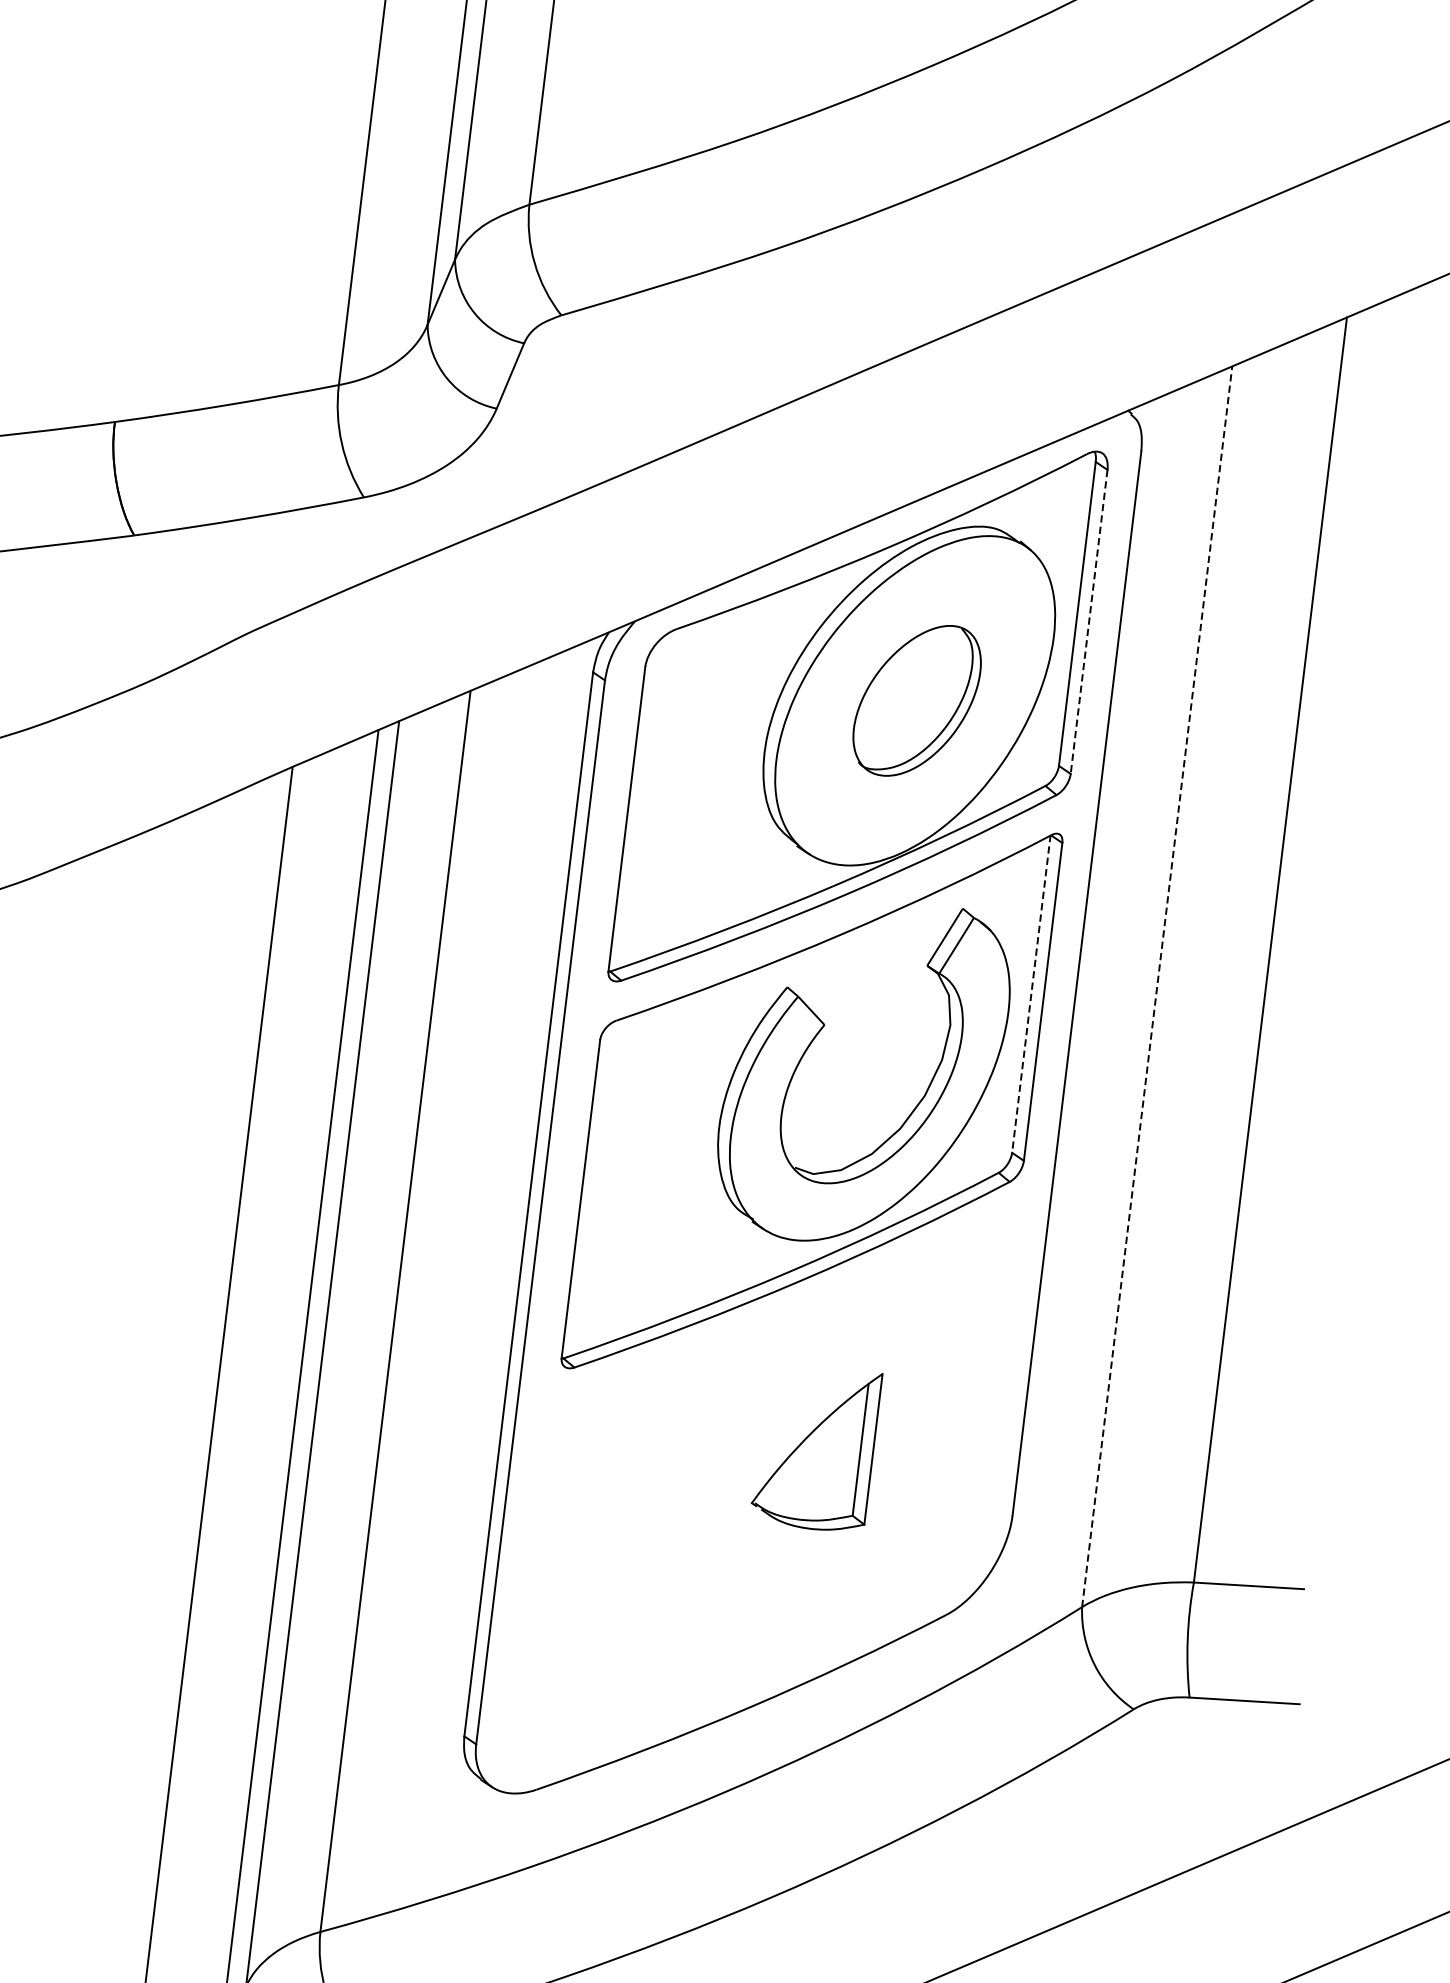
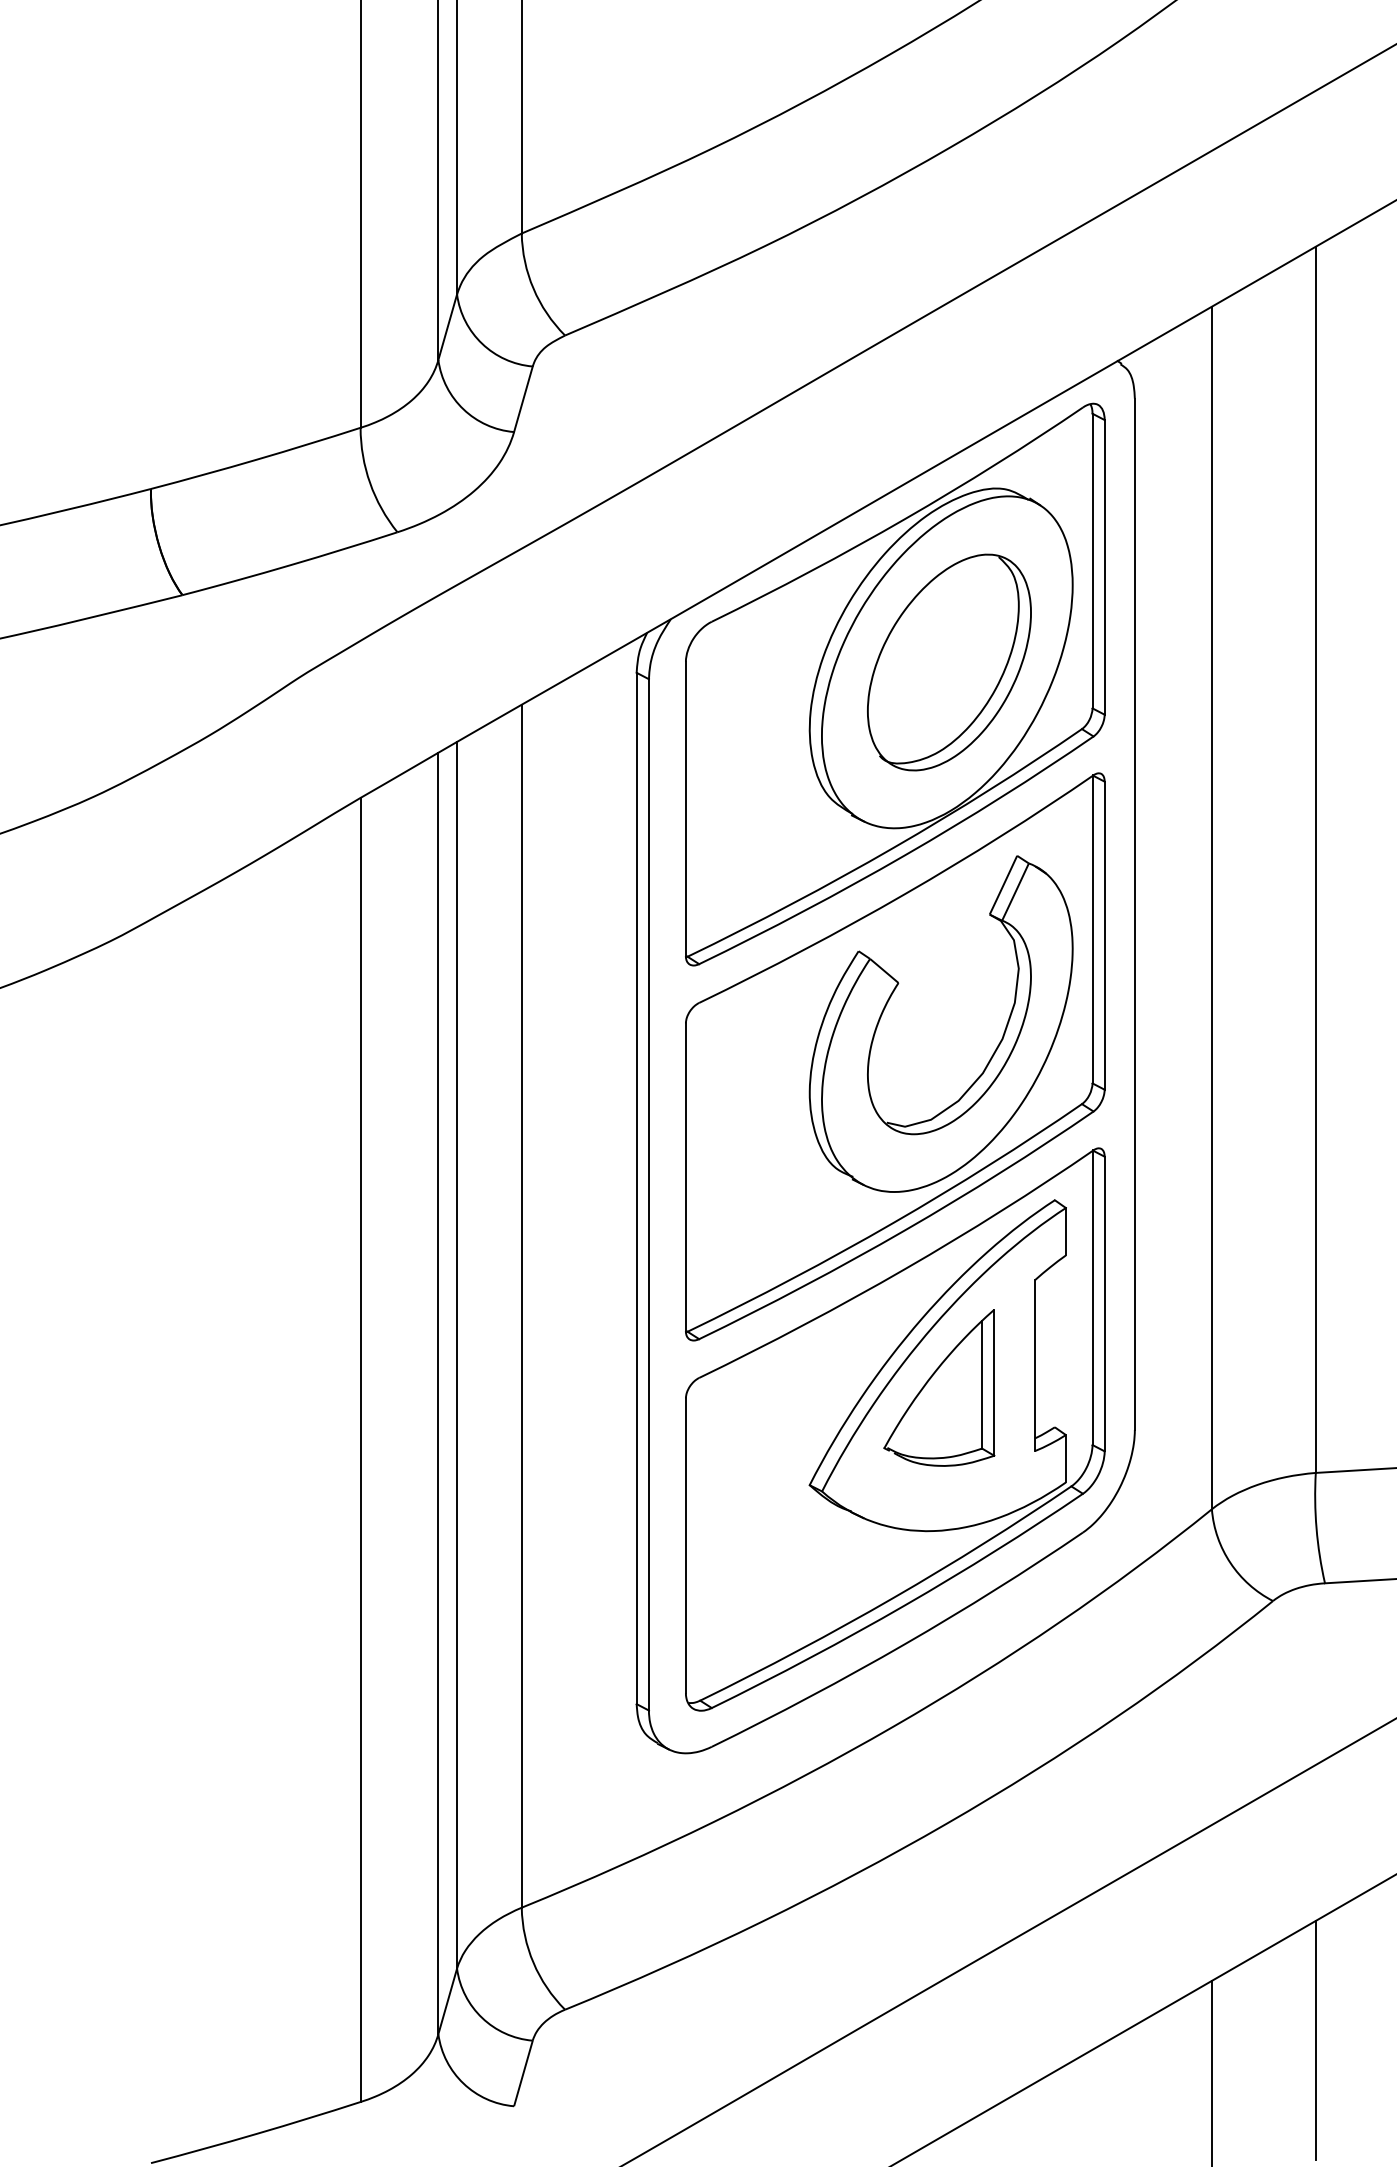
line: (1088, 622) -> (1104, 567), dashed -> solid
part: (917, 700) -> (949, 662), size x1.43
line: (1156, 986) -> (1211, 907), dashed -> solid
line: (1031, 994) -> (1092, 929), dashed -> solid
part: (765, 1485) -> (895, 1429), added

